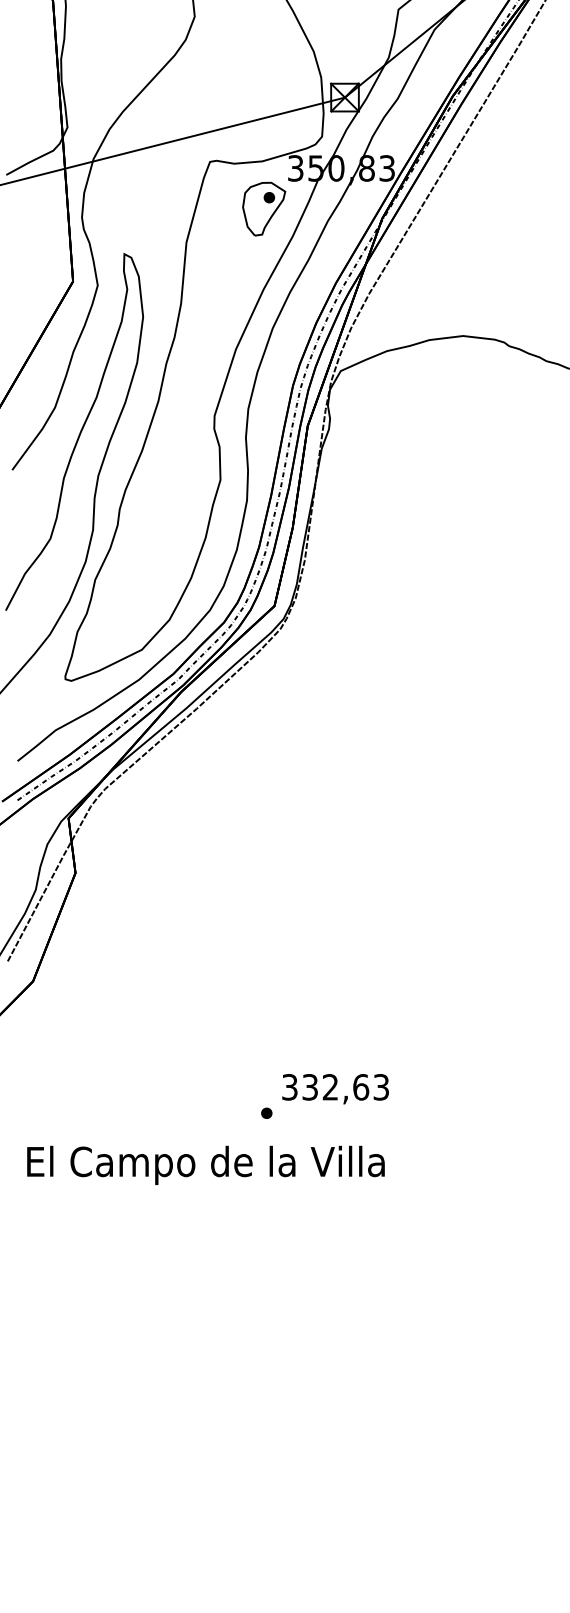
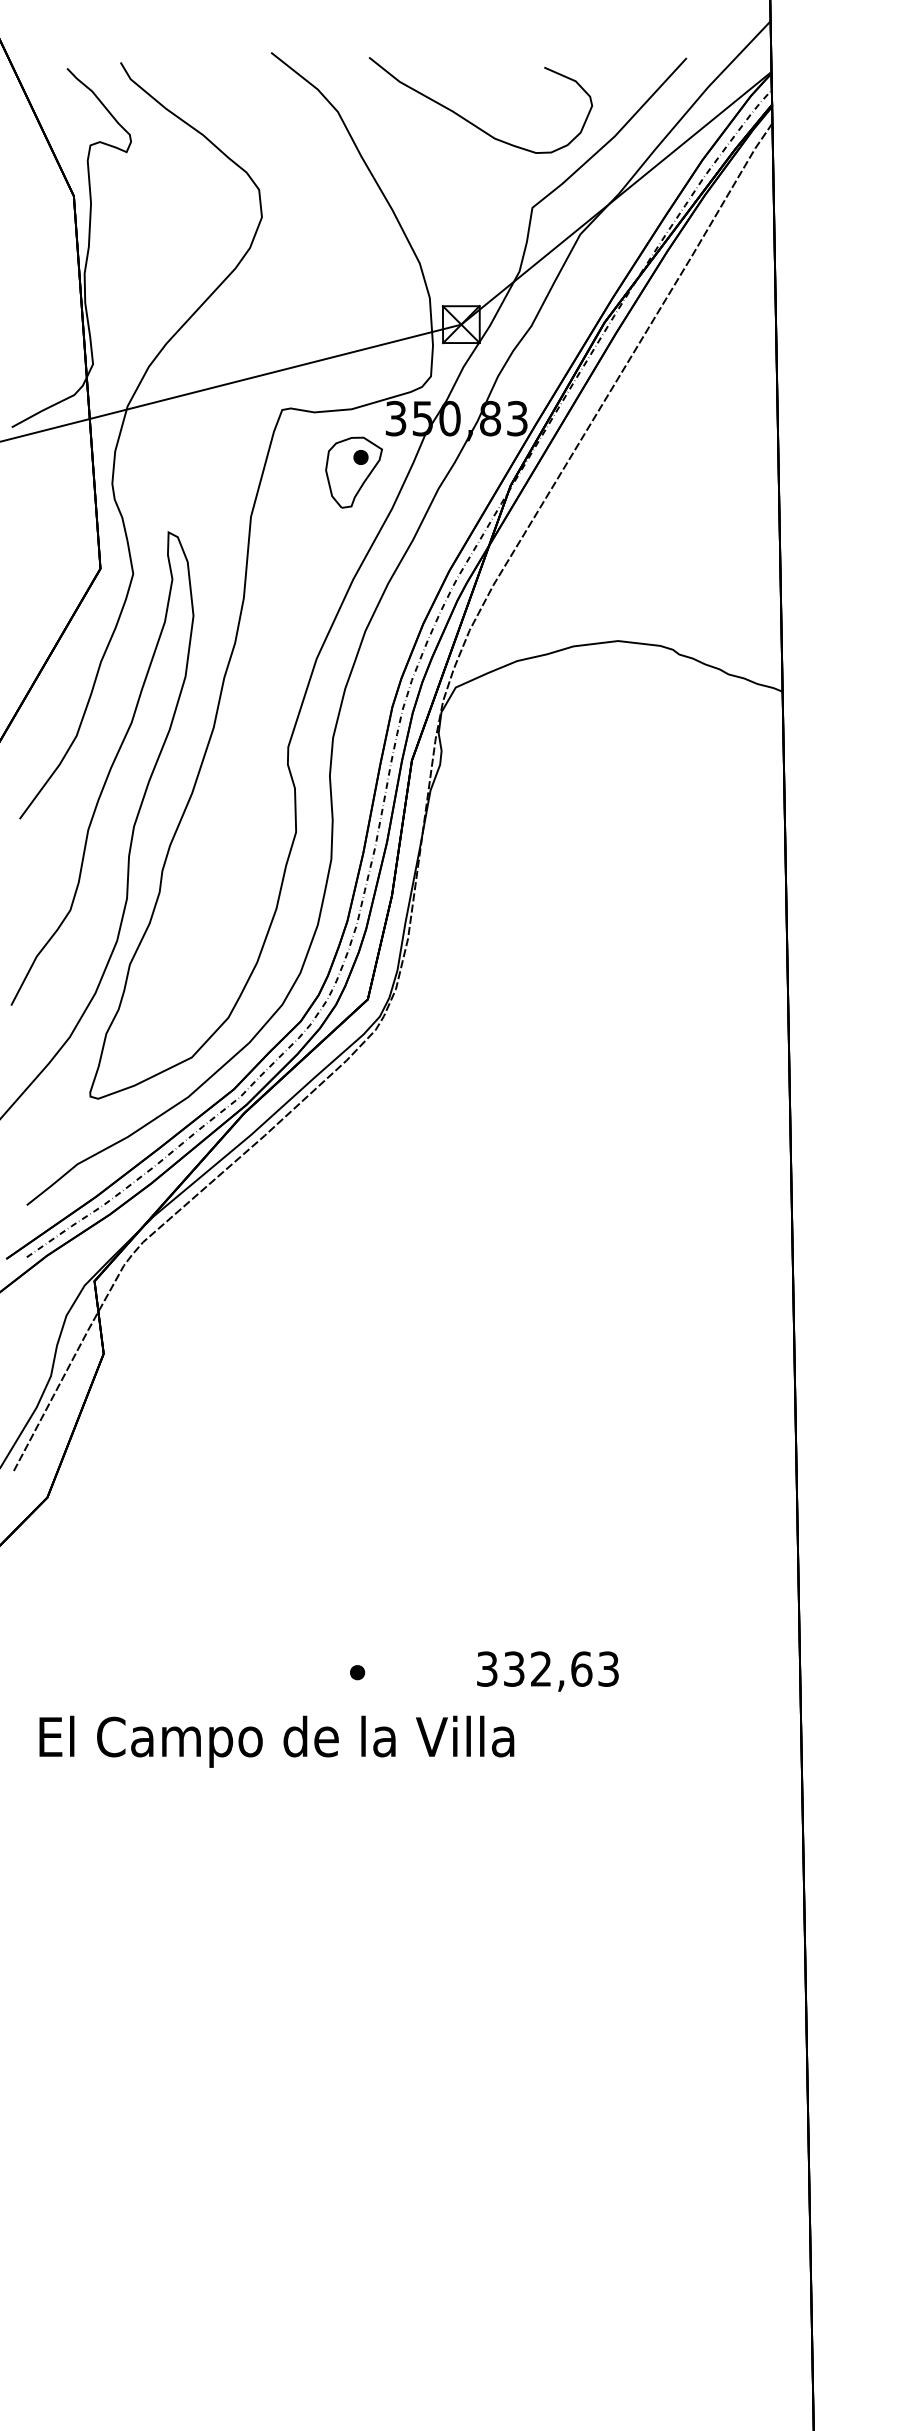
text: (335, 1089) -> (547, 1671), moved

